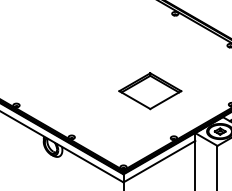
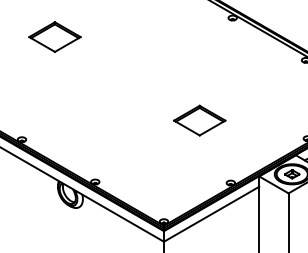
part: (40, 27) -> (54, 36), added
part: (150, 90) -> (199, 120), size x0.62

